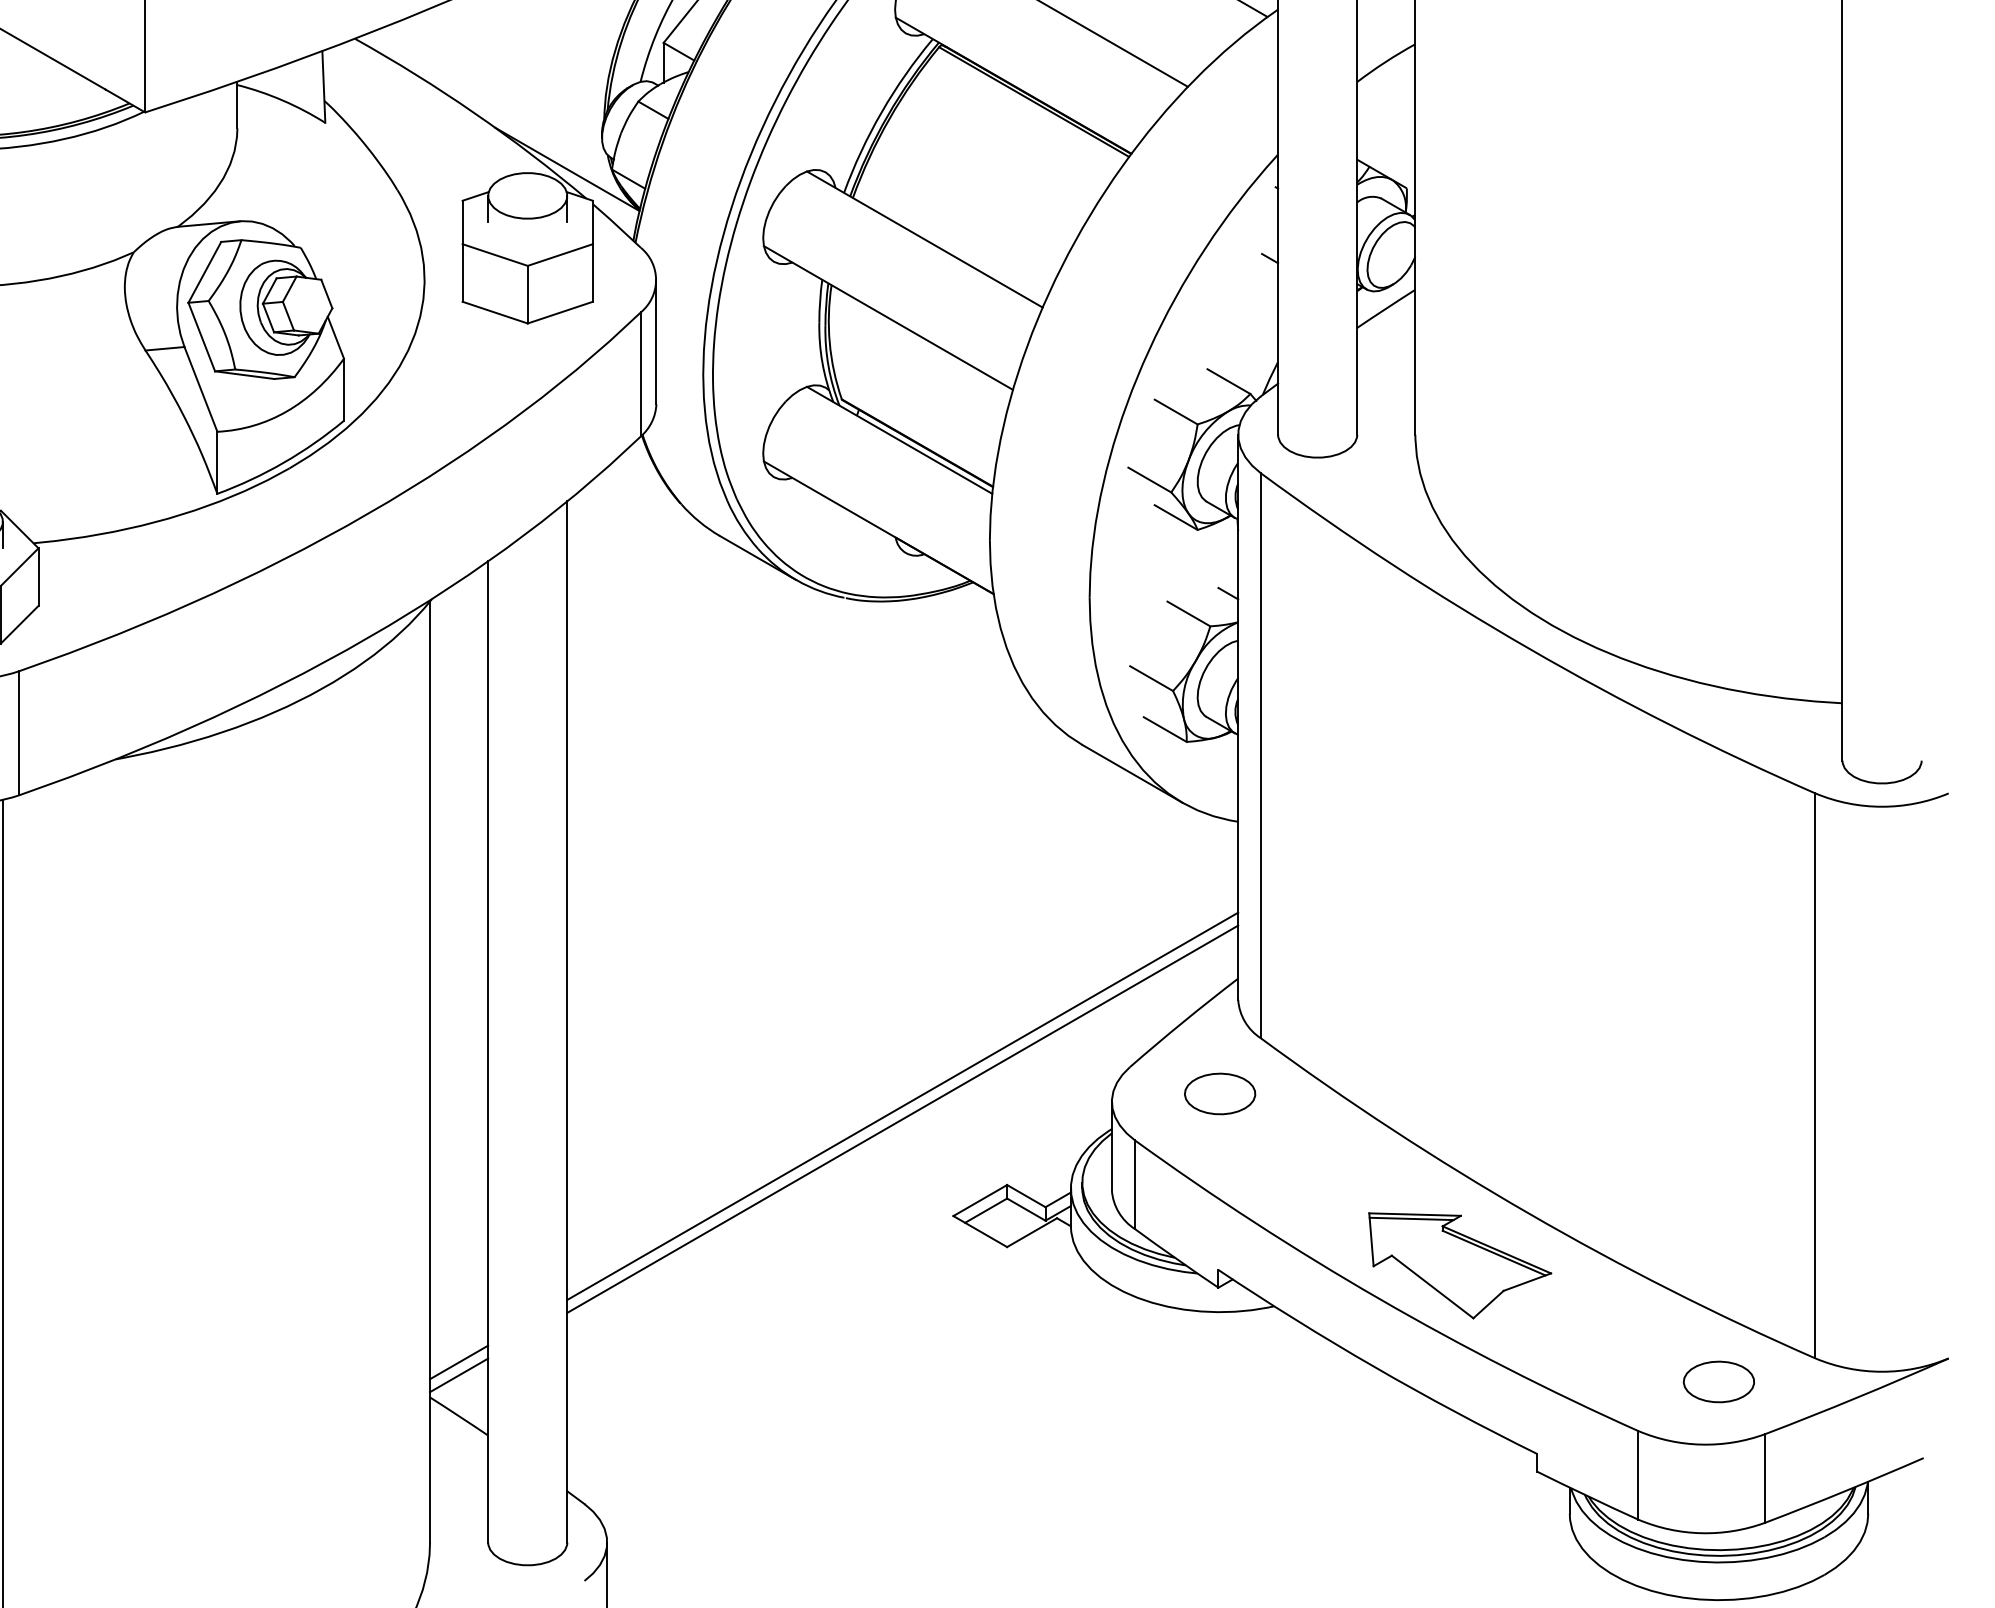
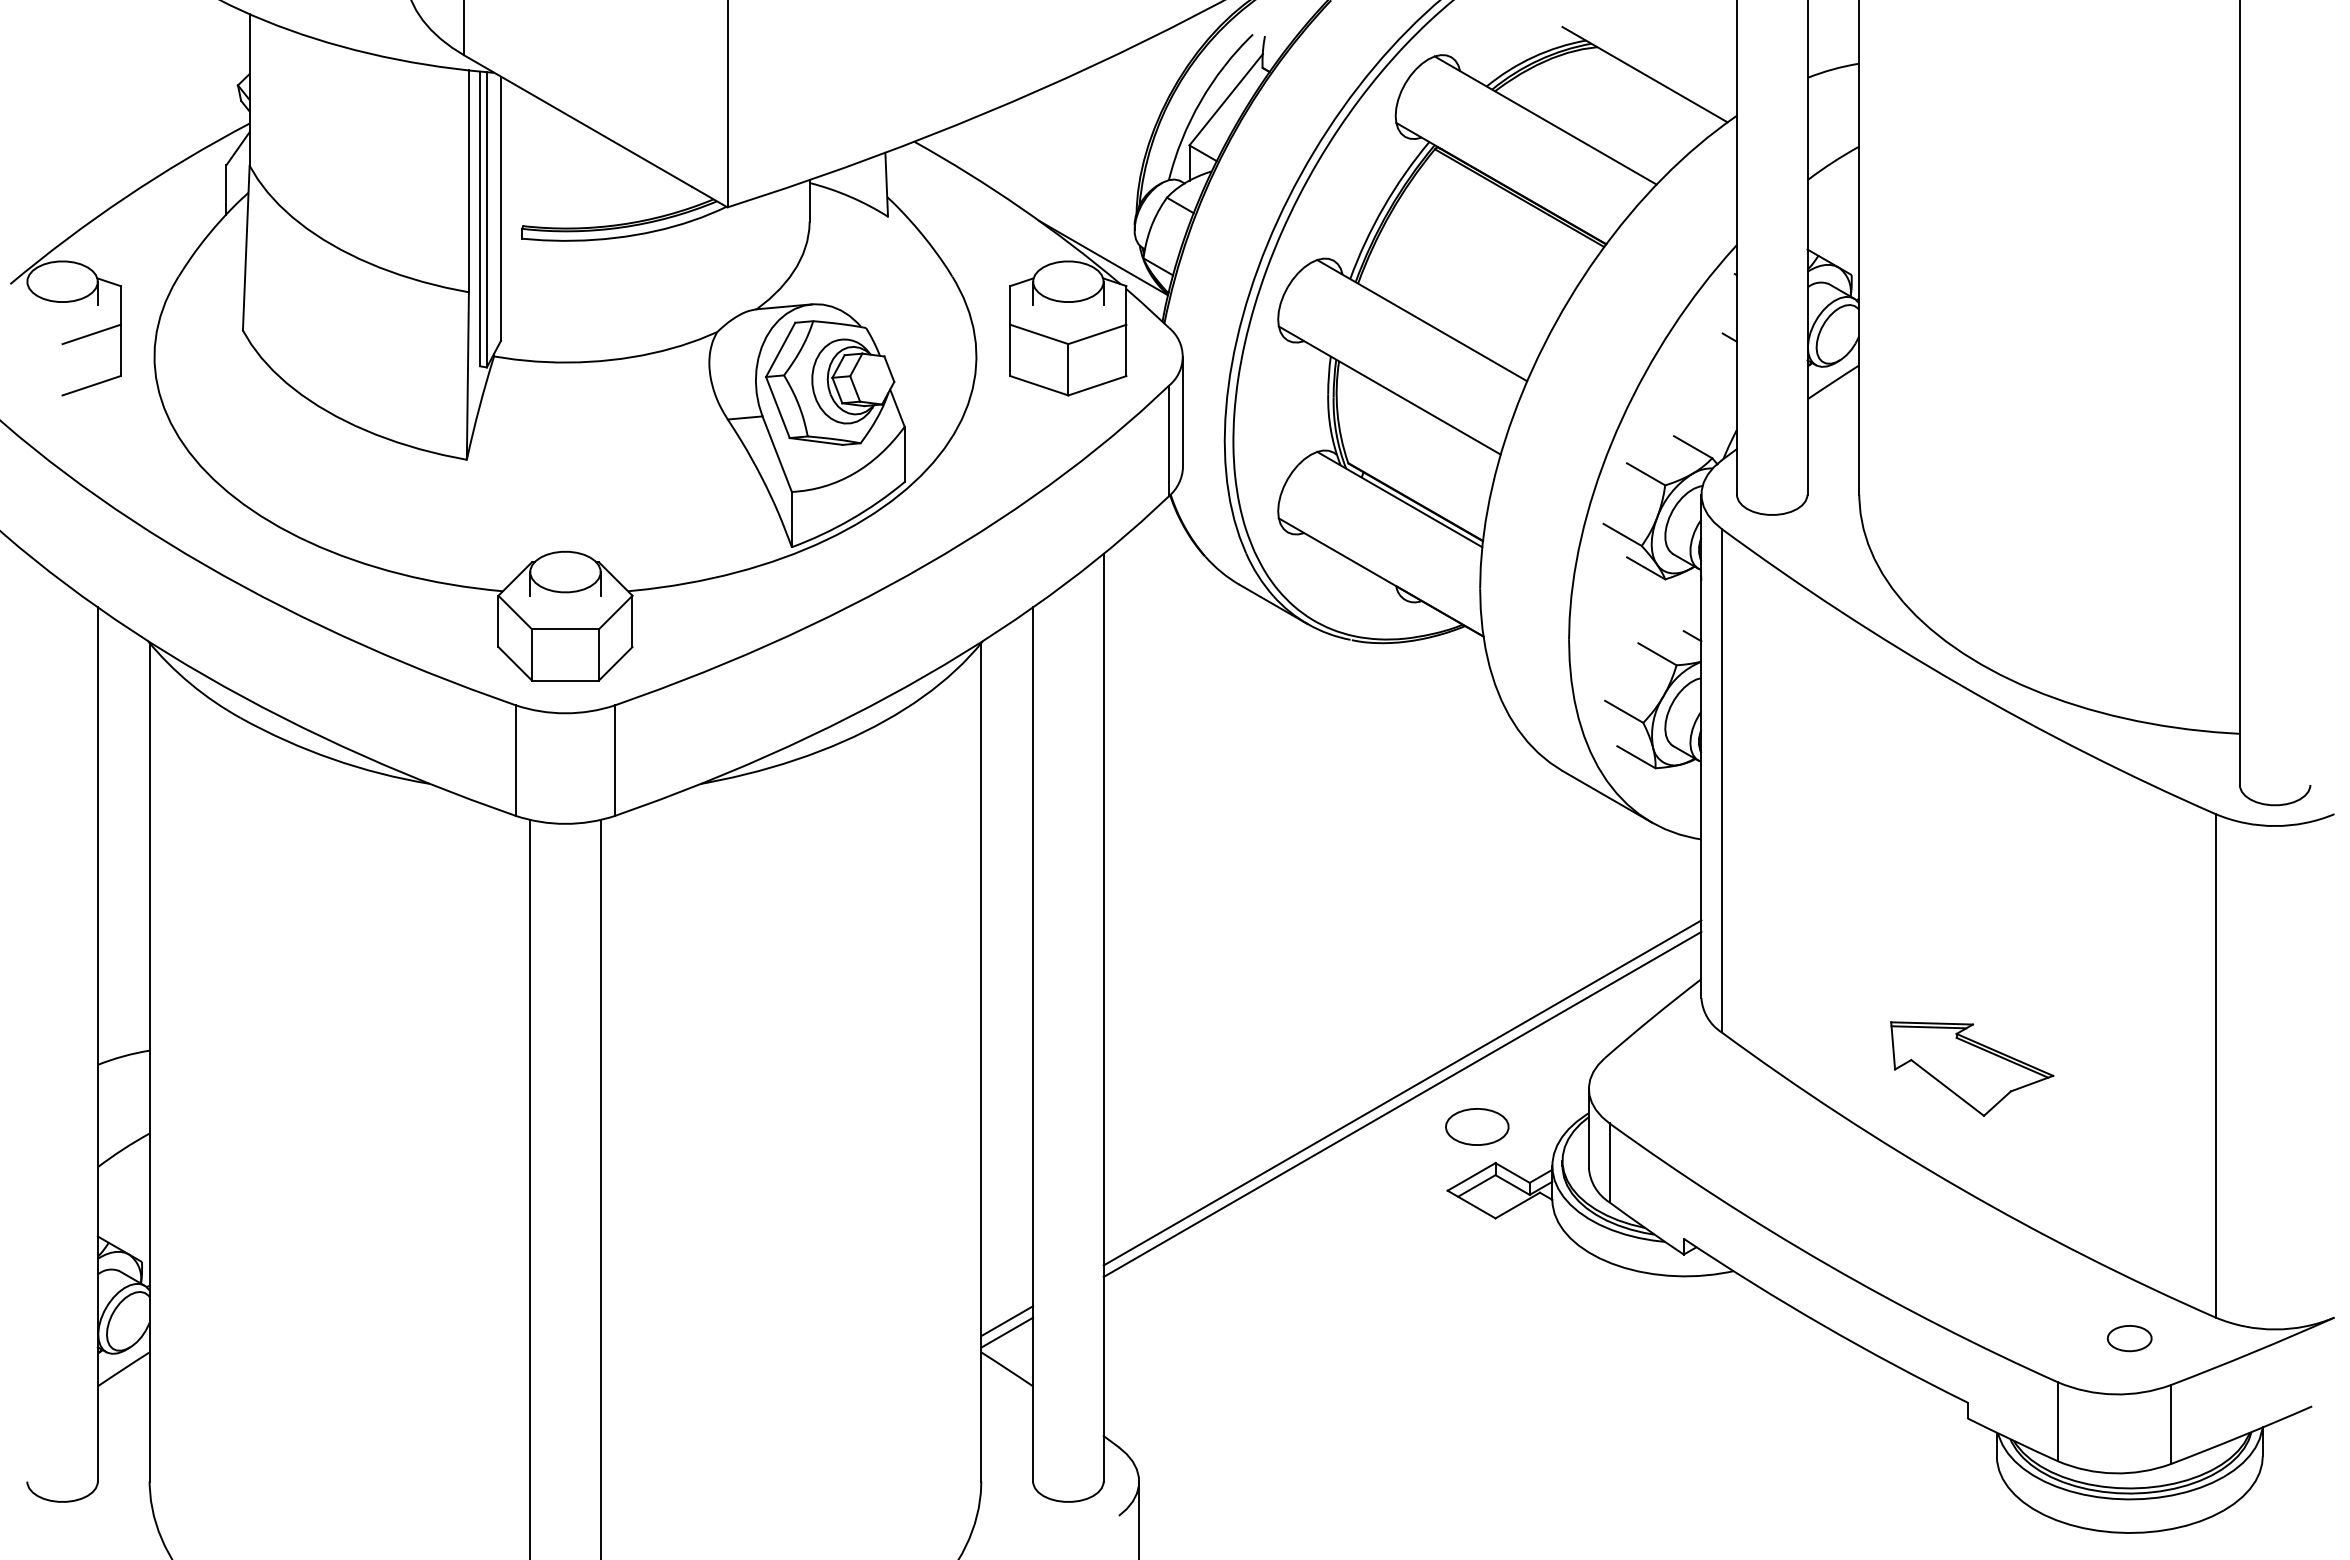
part: (1220, 1093) -> (1477, 1126), moved
part: (1460, 1265) -> (1972, 1068), moved
part: (1718, 1381) -> (2129, 1338), size x0.7

